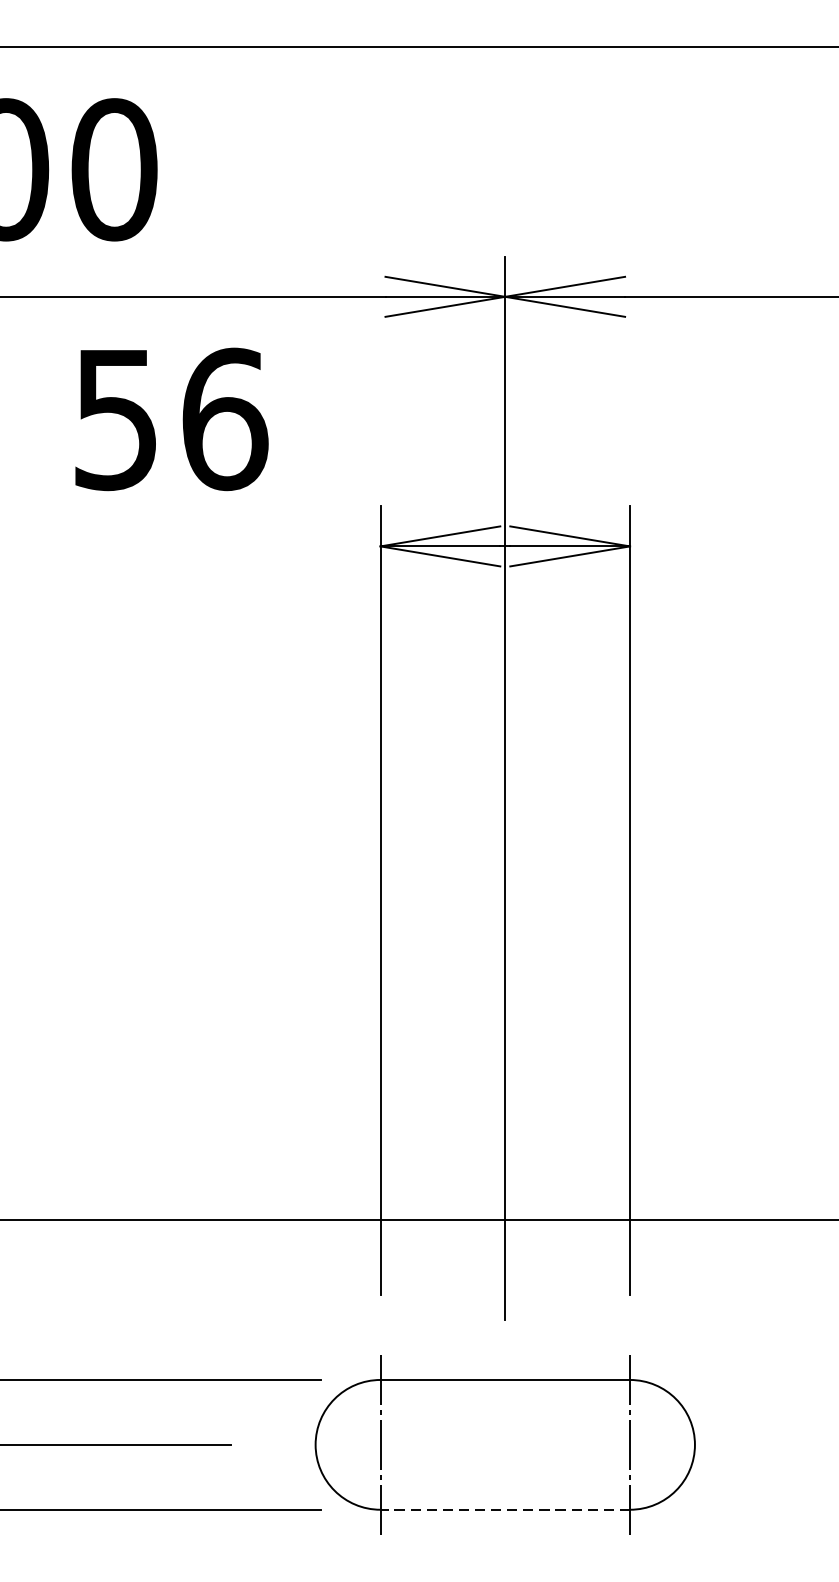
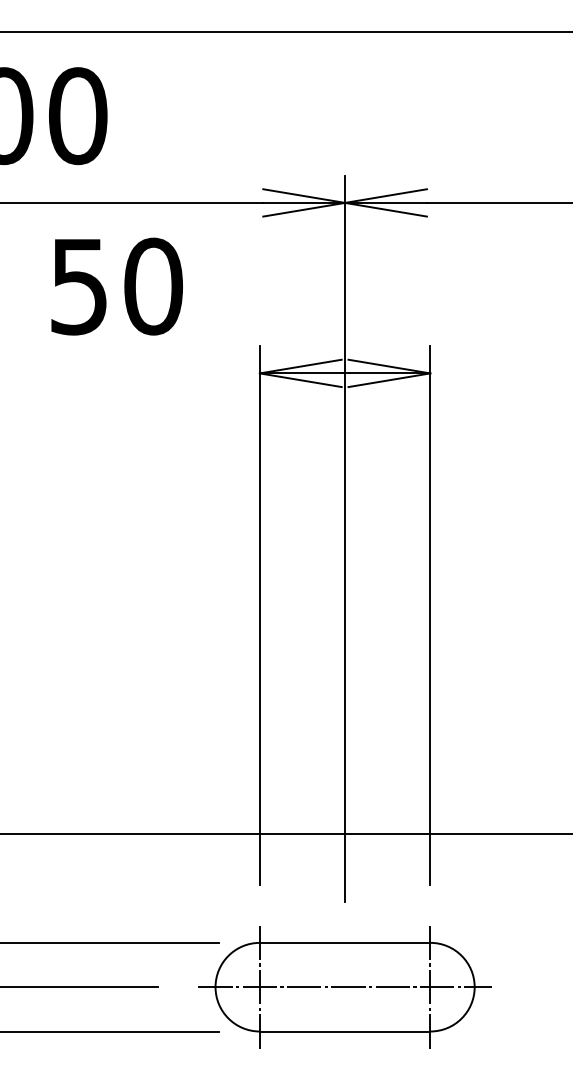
text: (224, 419) -> (153, 286), 56 -> 50
line: (504, 1445) -> (344, 987), added
line: (504, 1509) -> (344, 1031), dashed -> solid

